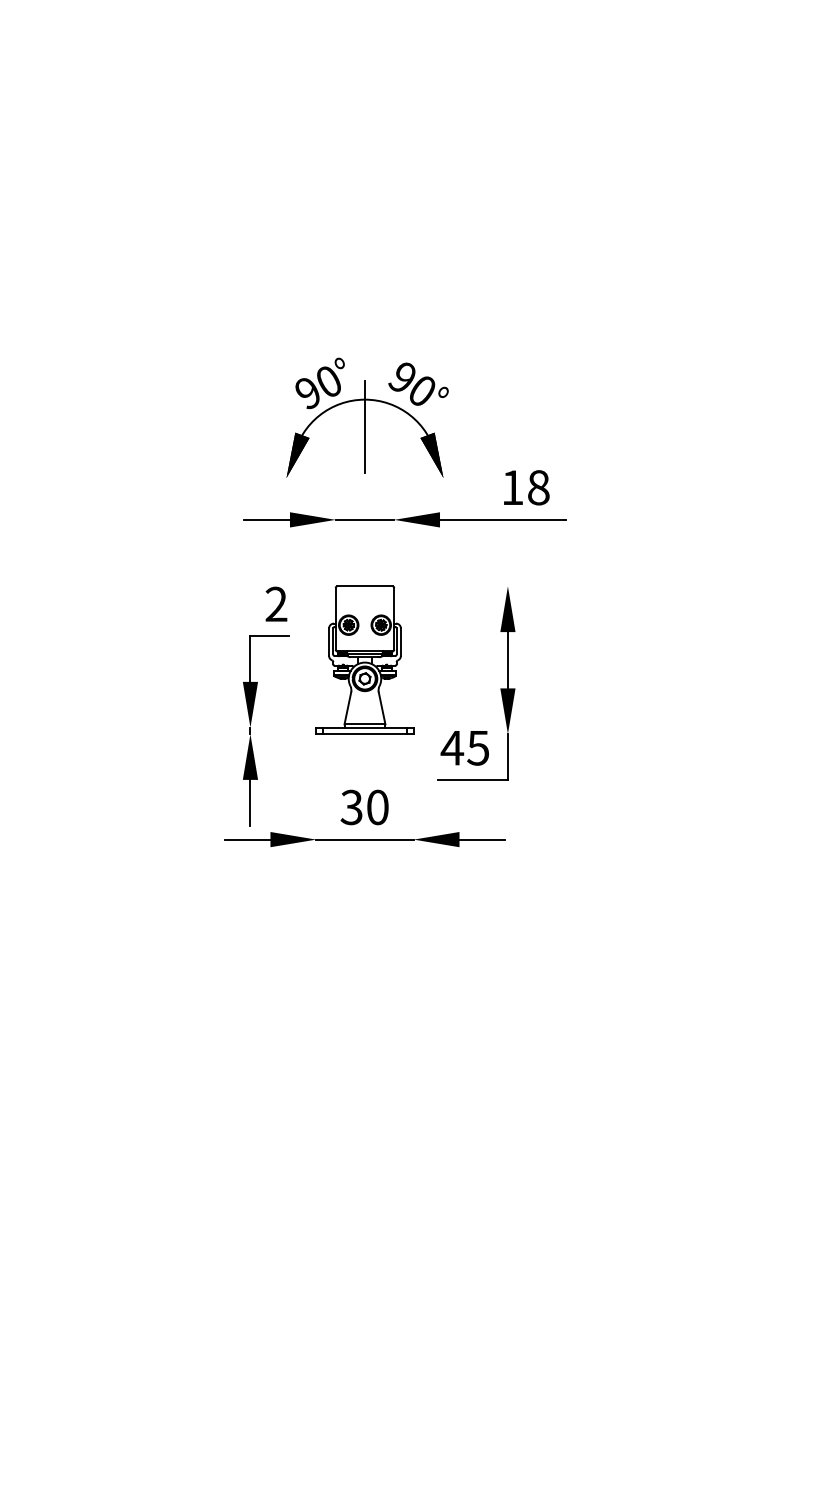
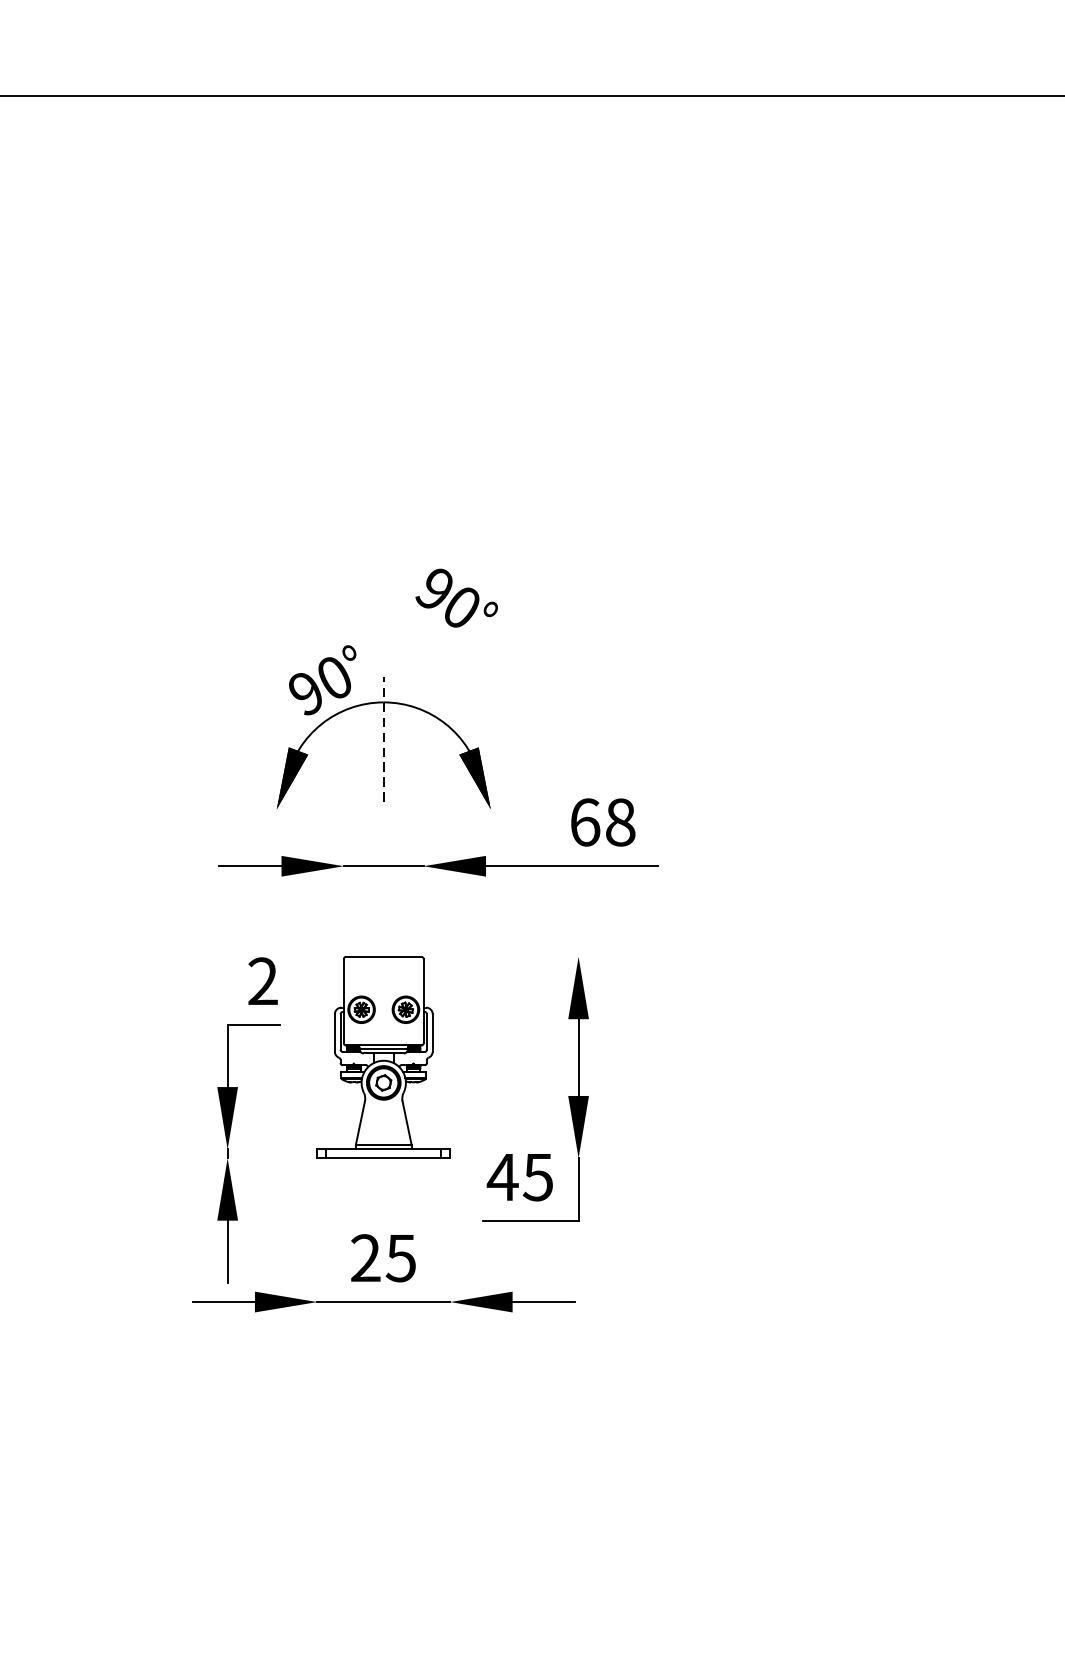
text: (418, 383) -> (456, 597), moved
line: (364, 427) -> (383, 740), solid -> dashed
text: (512, 487) -> (584, 822), 18 -> 68
text: (364, 807) -> (383, 1258), 30 -> 25

